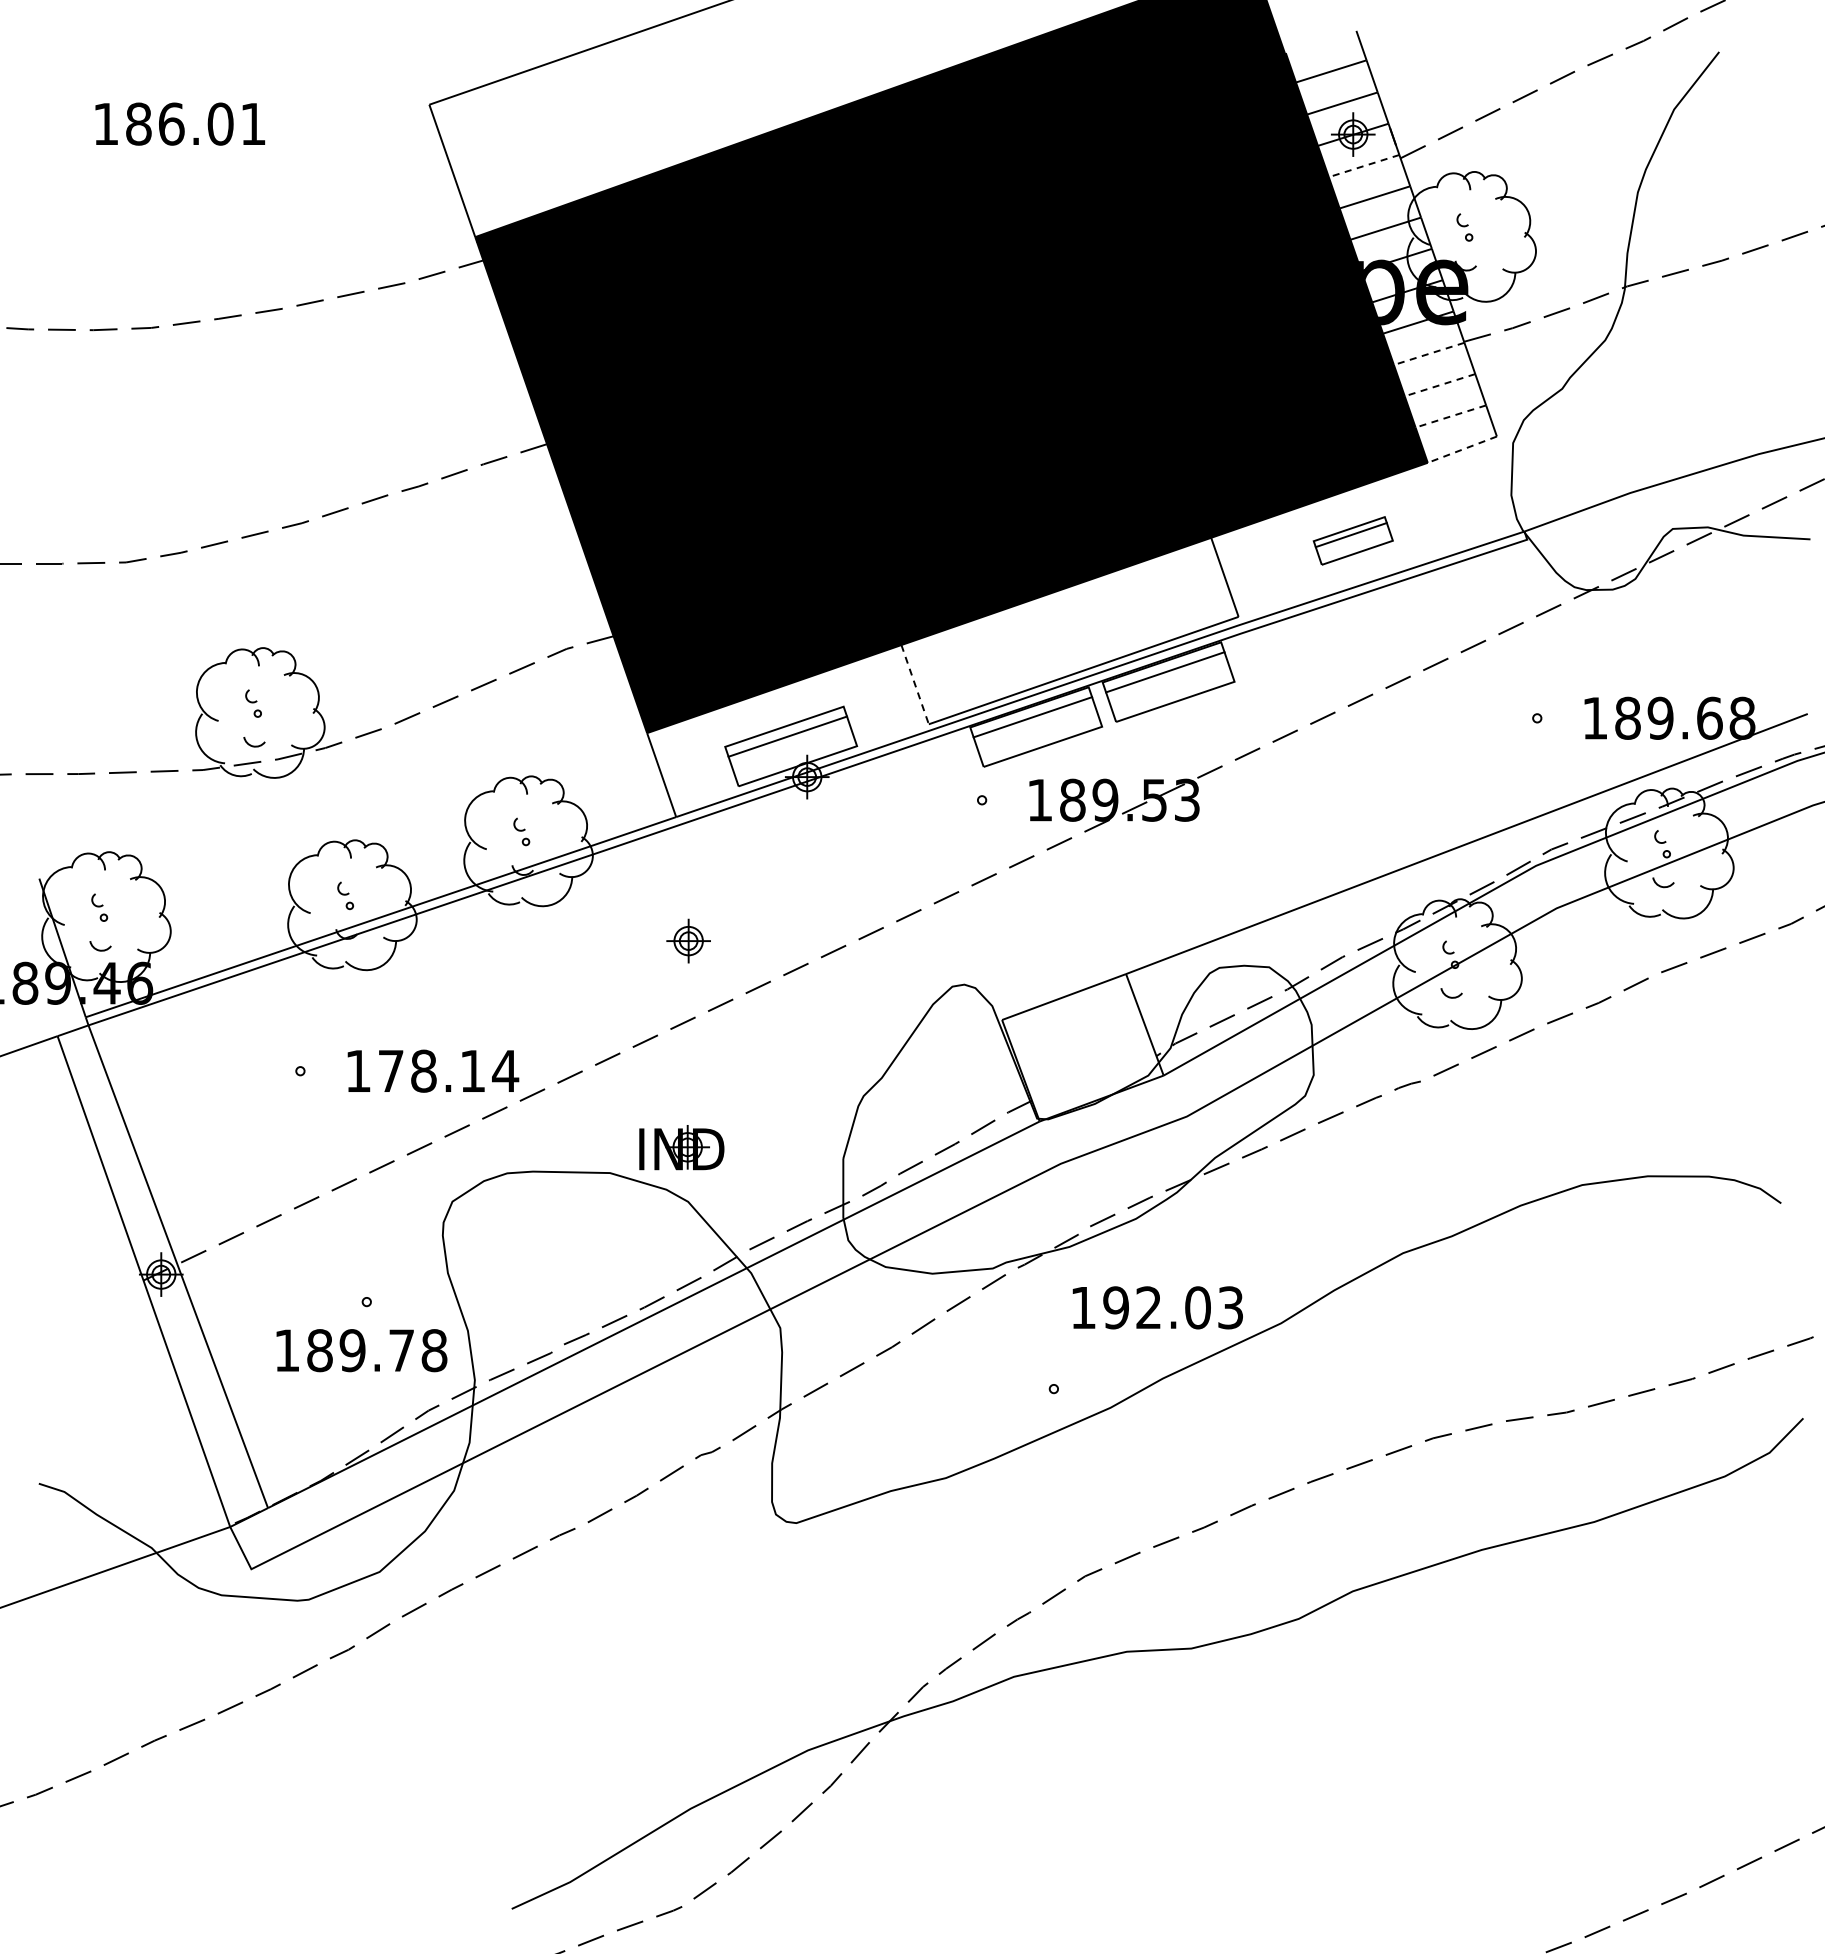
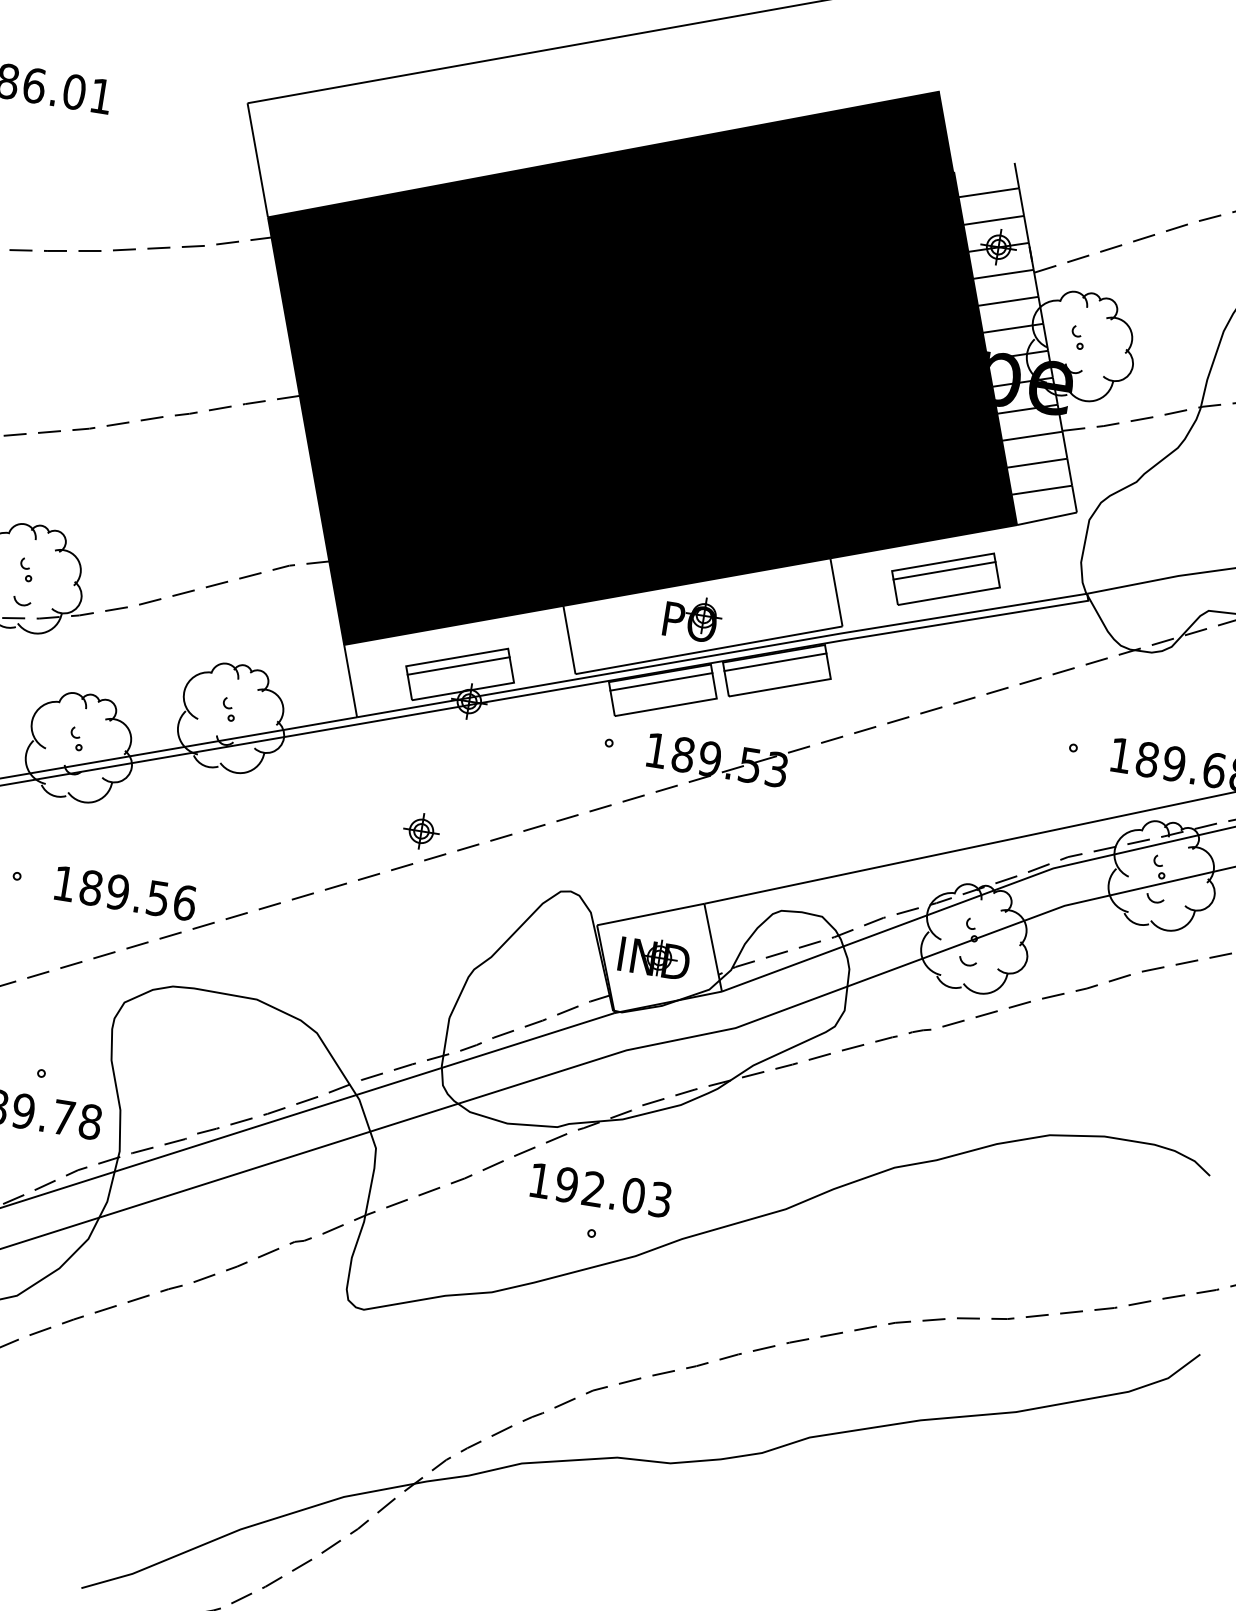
line: (1364, 166) -> (1003, 274), dashed -> solid
line: (1429, 353) -> (1032, 435), dashed -> solid
line: (1439, 385) -> (1036, 463), dashed -> solid
line: (1450, 416) -> (1041, 490), dashed -> solid
line: (1462, 449) -> (1047, 518), dashed -> solid
part: (1353, 540) -> (946, 578), size x1.67
part: (1058, 635) -> (692, 618), added
line: (915, 684) -> (569, 639), dashed -> solid
part: (688, 940) -> (421, 830), moved
text: (448, 1070) -> (138, 894), 178.14 -> 189.56
part: (681, 1147) -> (654, 957), moved
text: (1157, 1307) -> (600, 1190), moved

